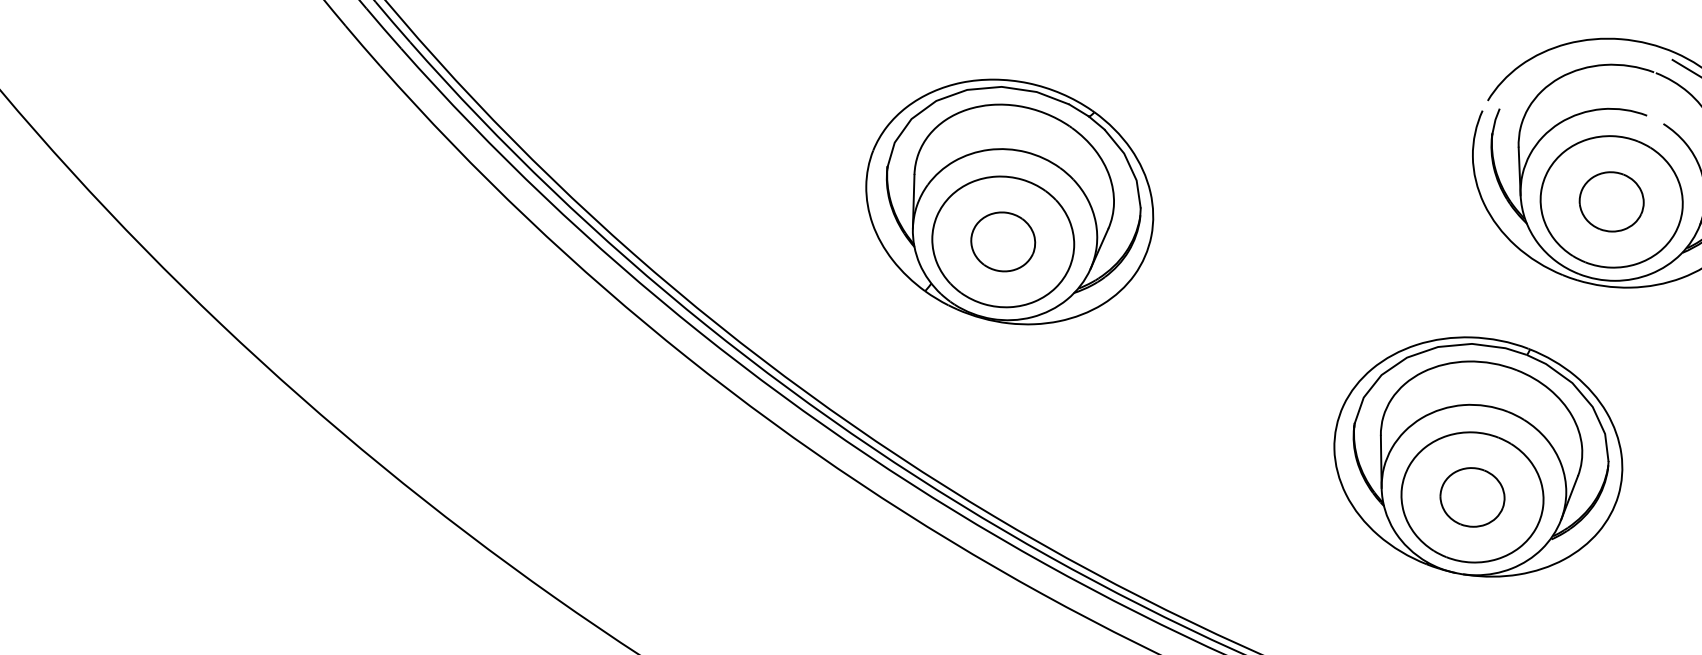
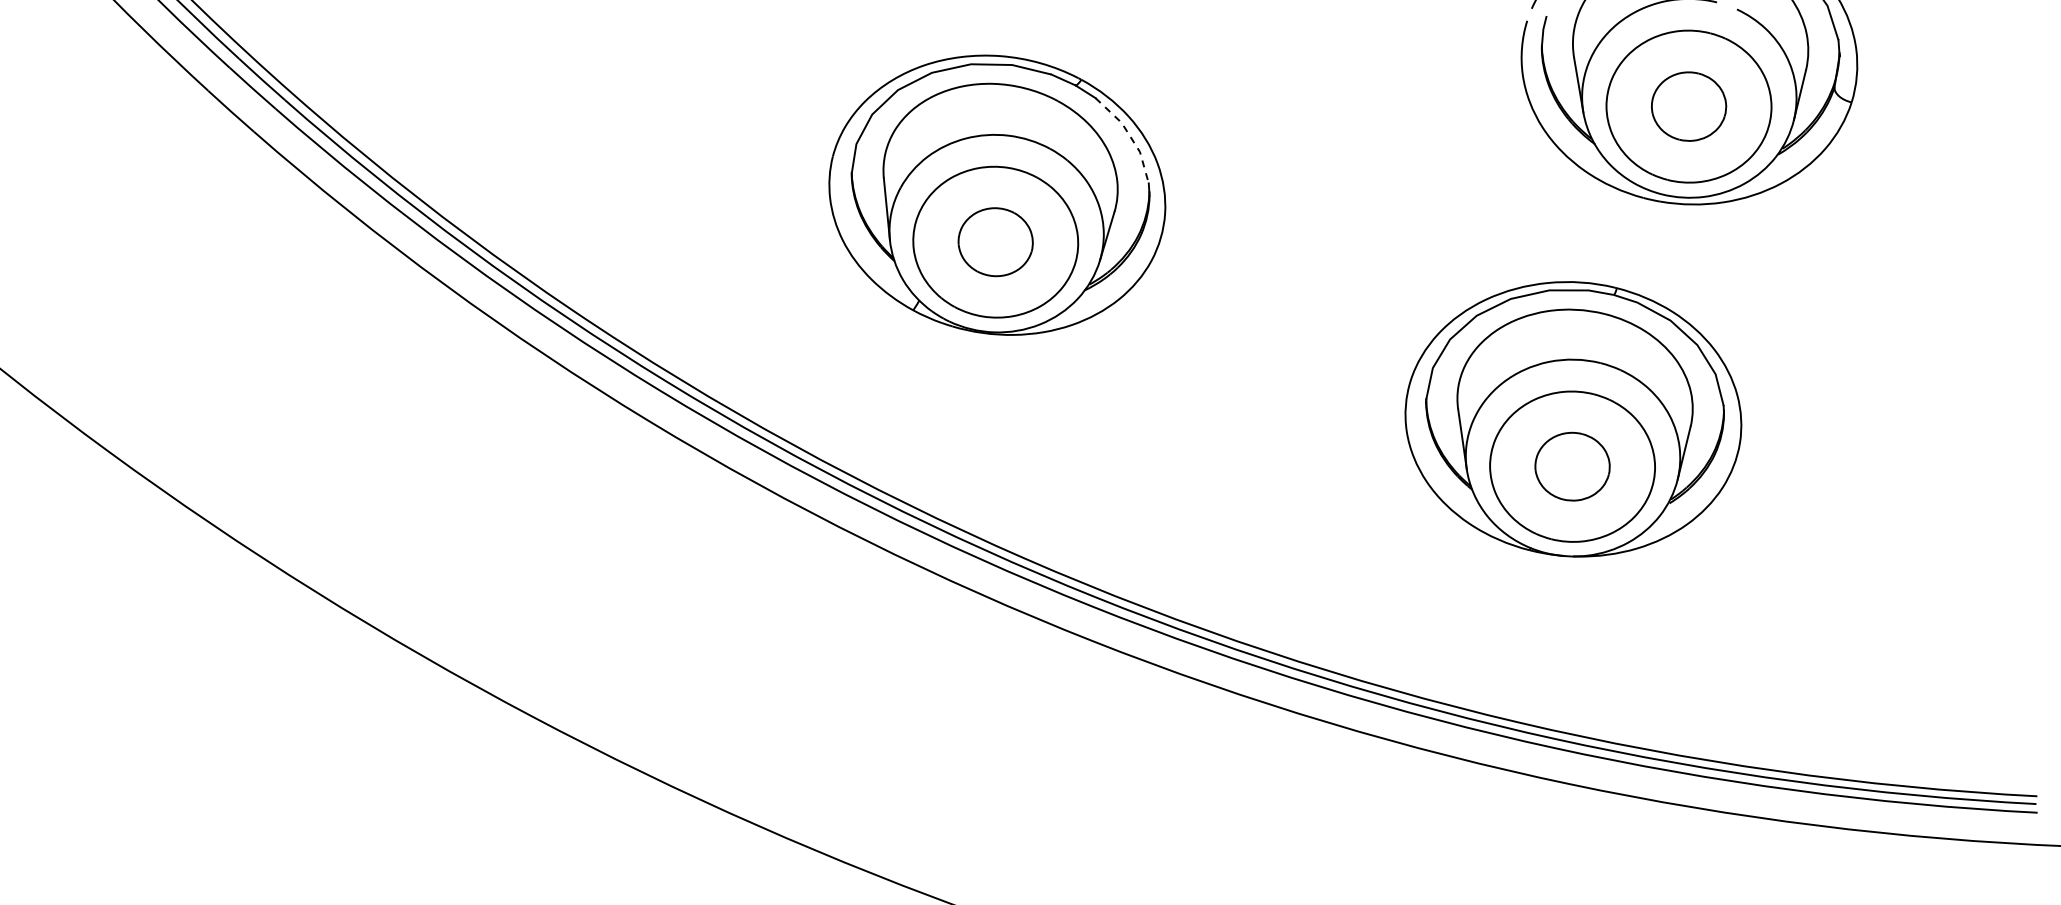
line: (1130, 166) -> (1130, 136), solid -> dashed

